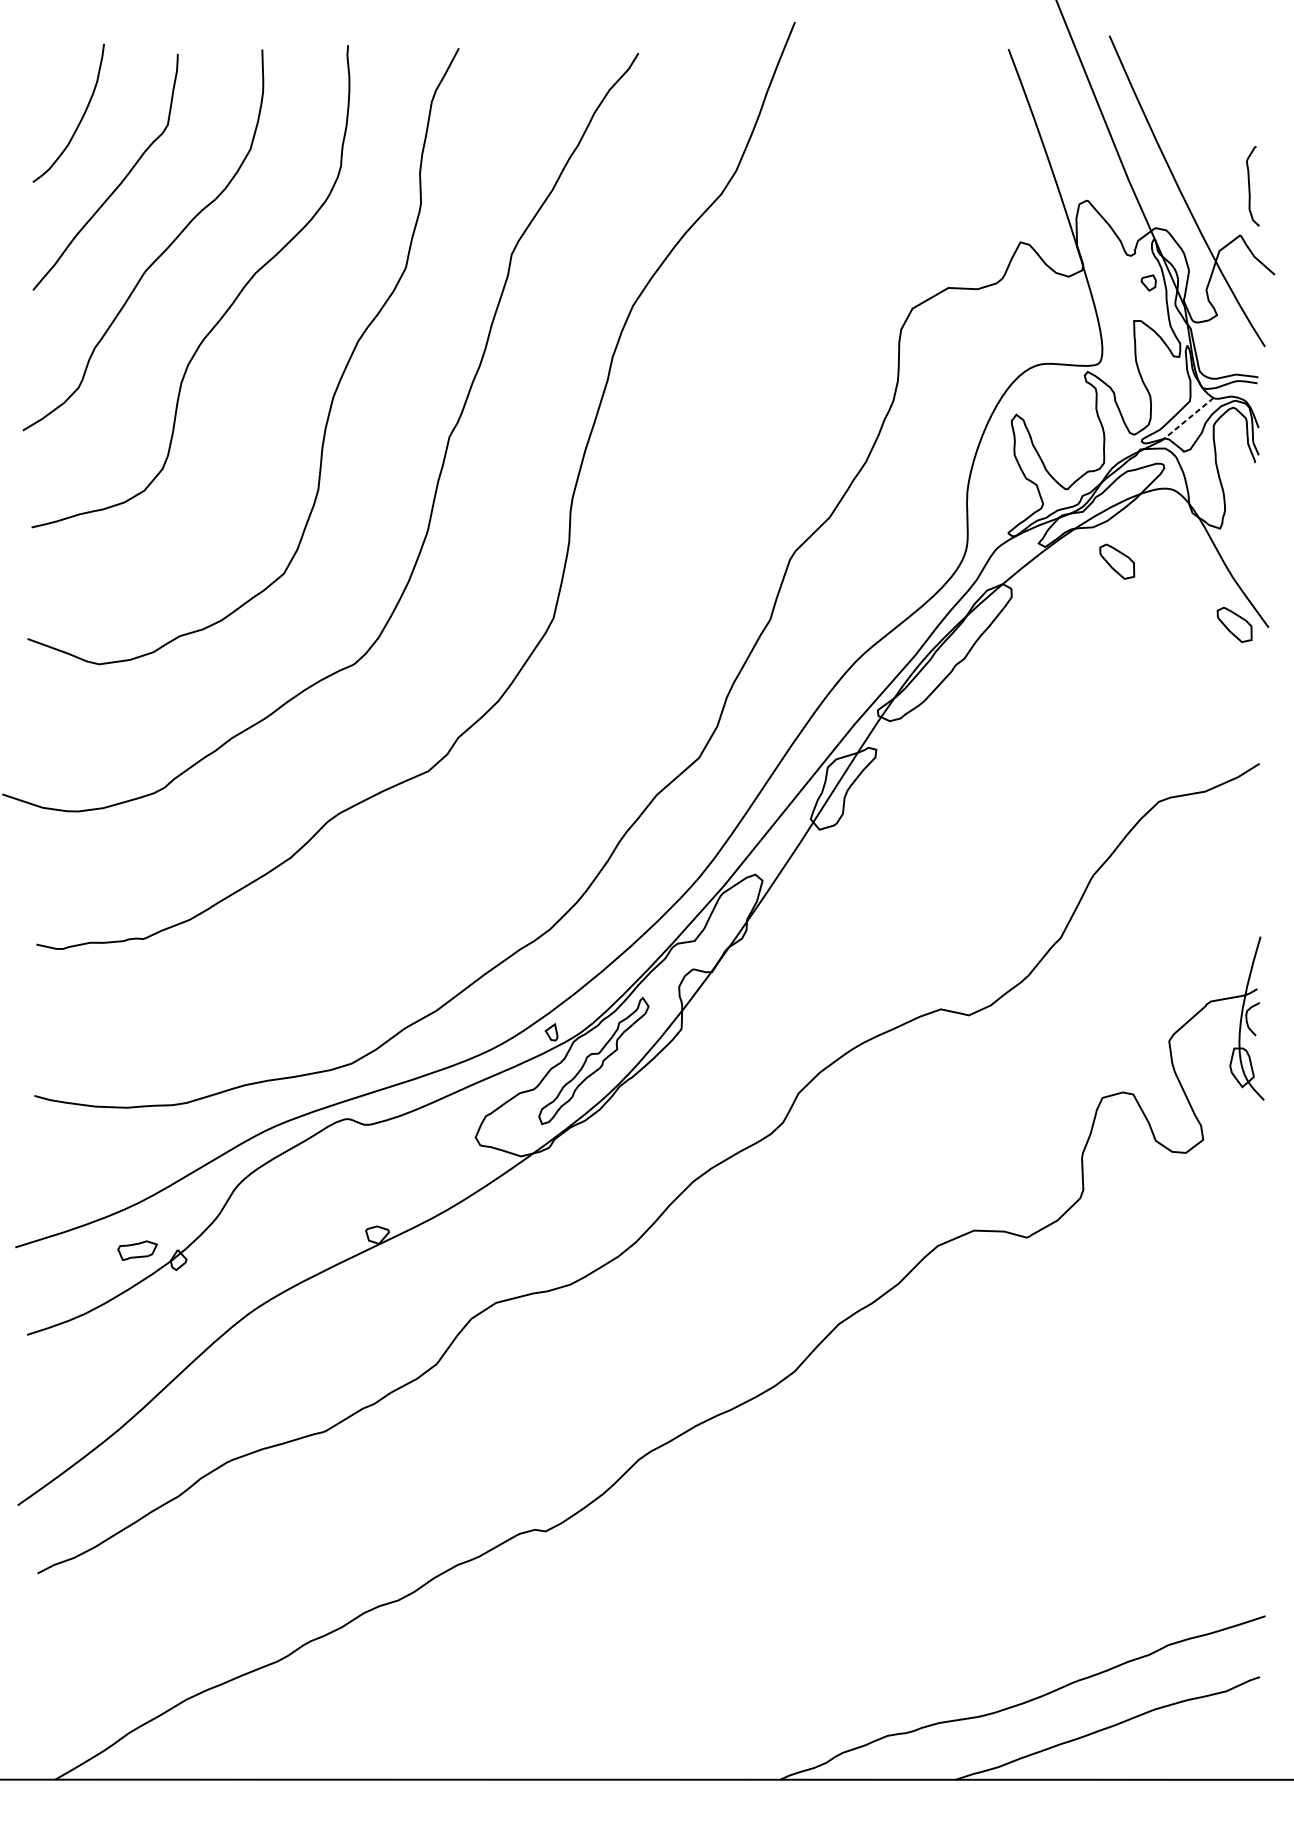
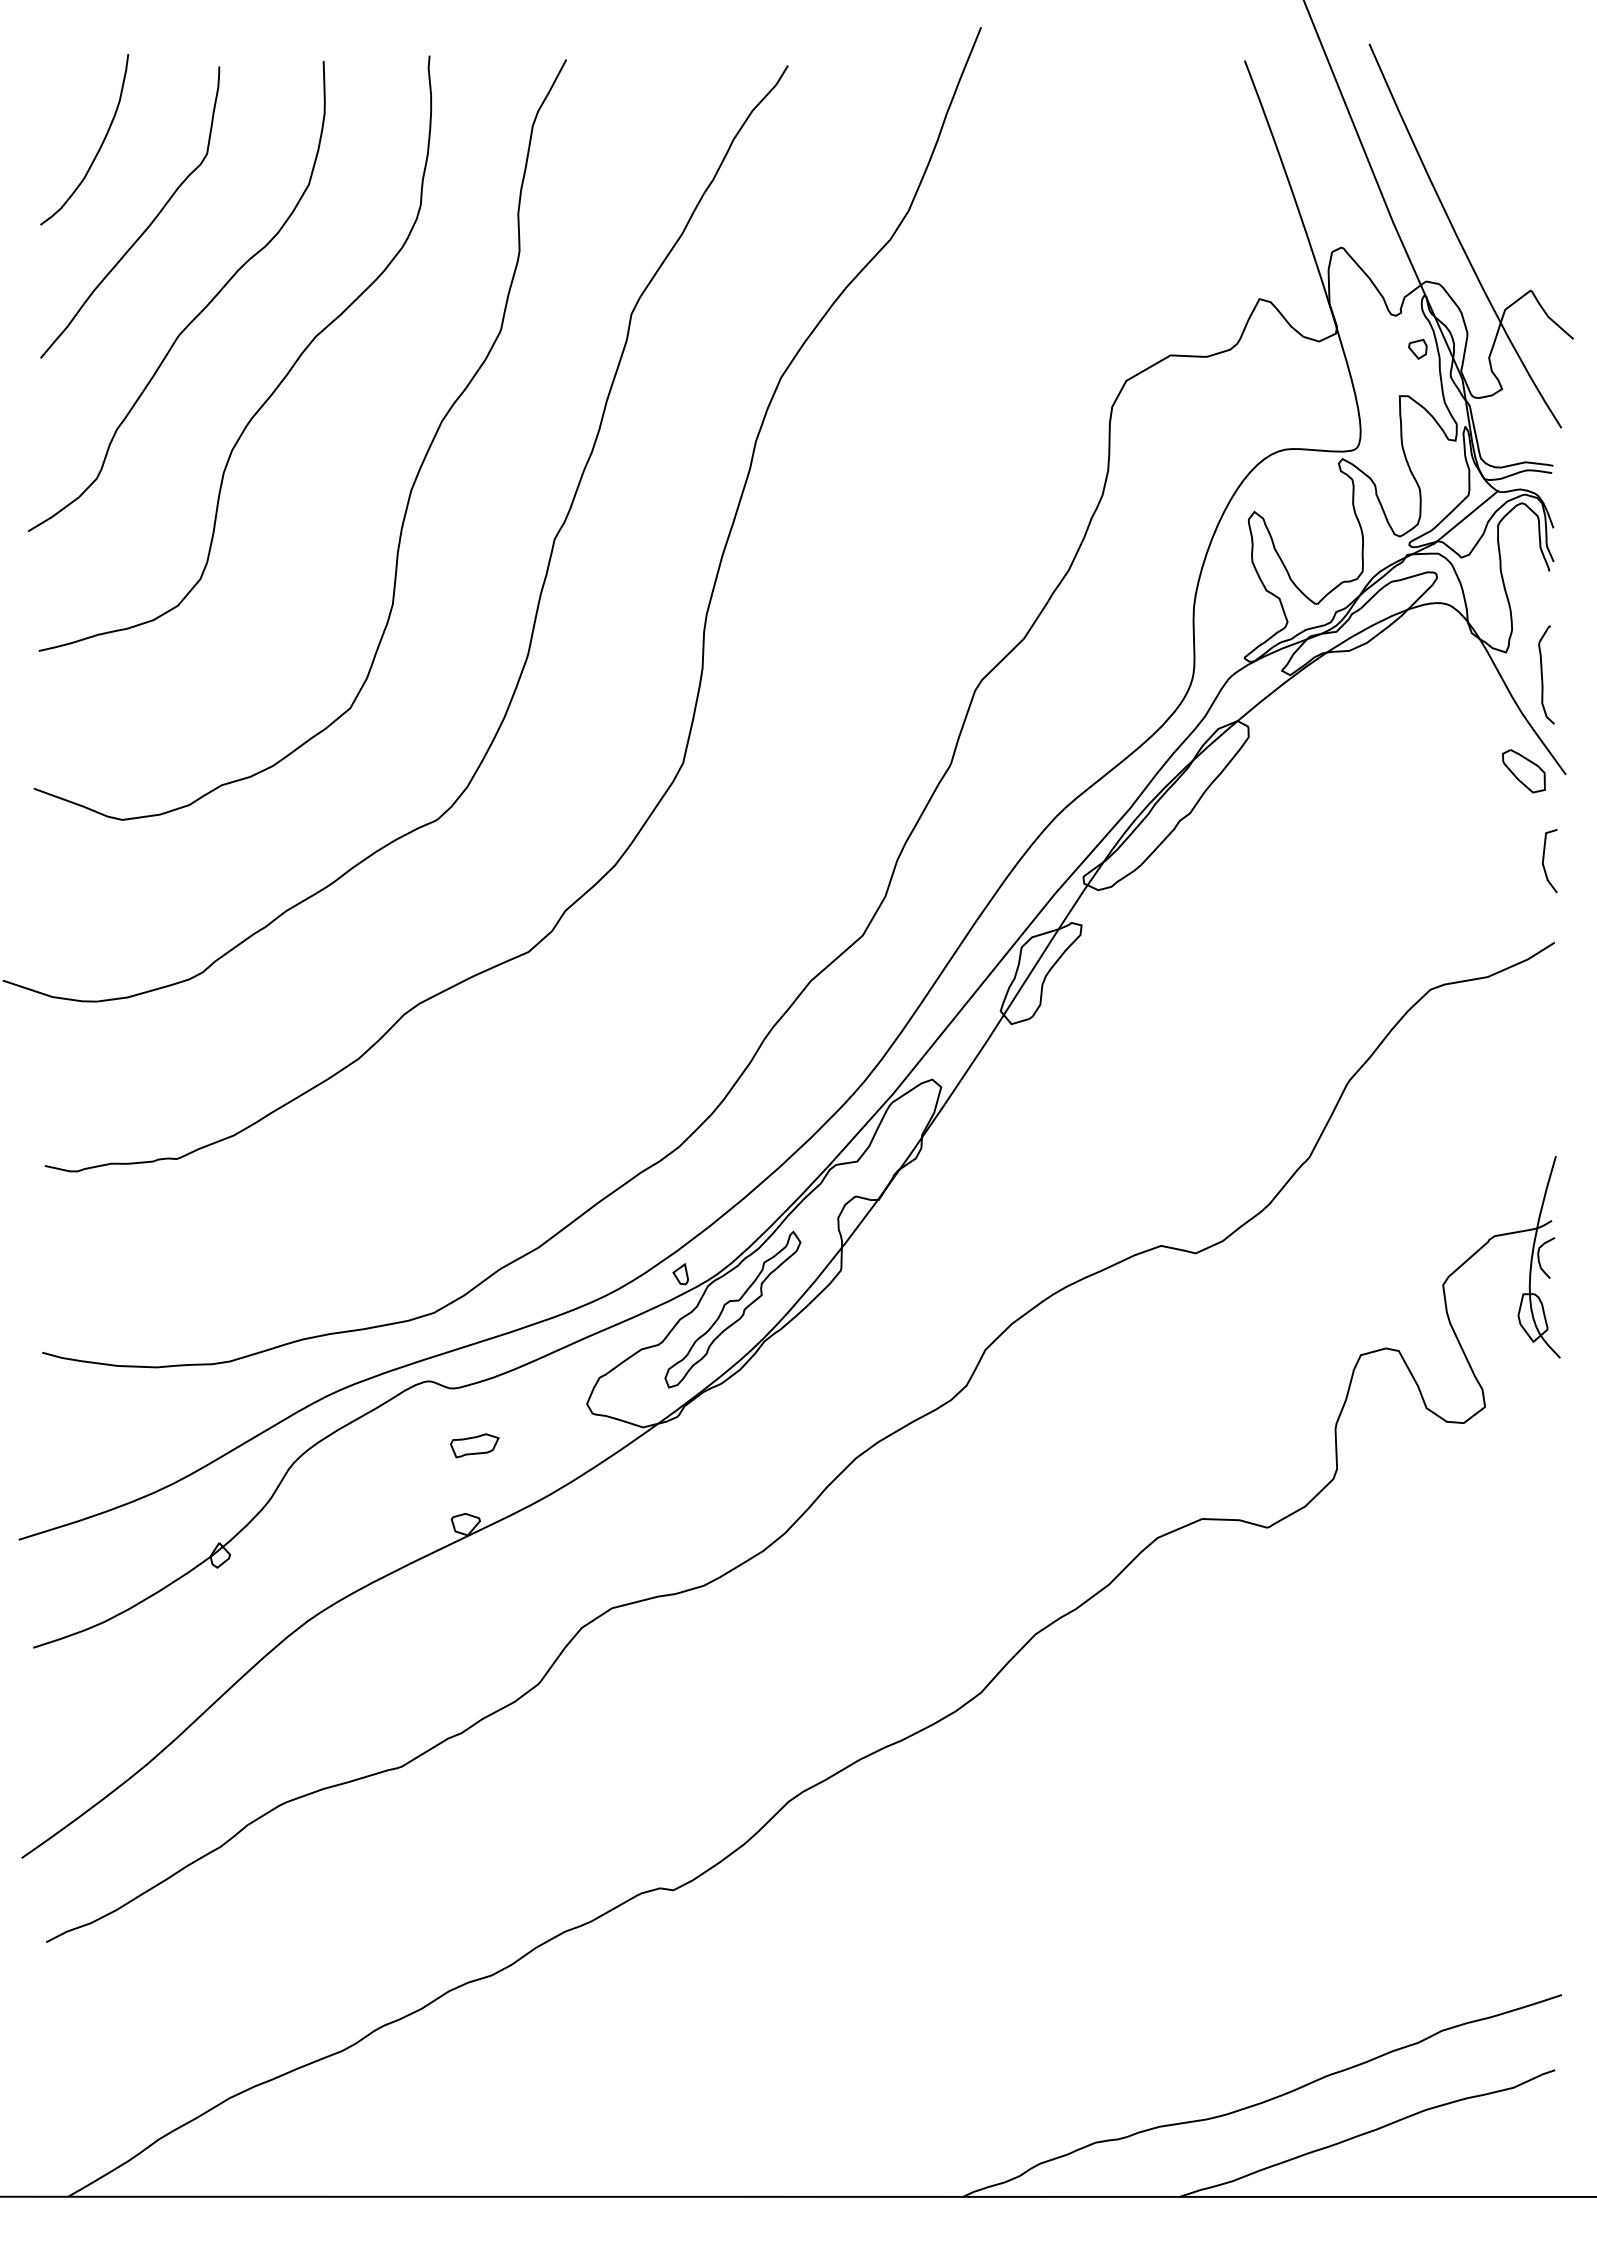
curve: (1249, 185) -> (1542, 674), moved
line: (1187, 419) -> (1465, 517), dashed -> solid
part: (1116, 561) -> (1378, 693), removed
line: (1251, 696) -> (1544, 859), added
part: (137, 1250) -> (474, 1445), moved

